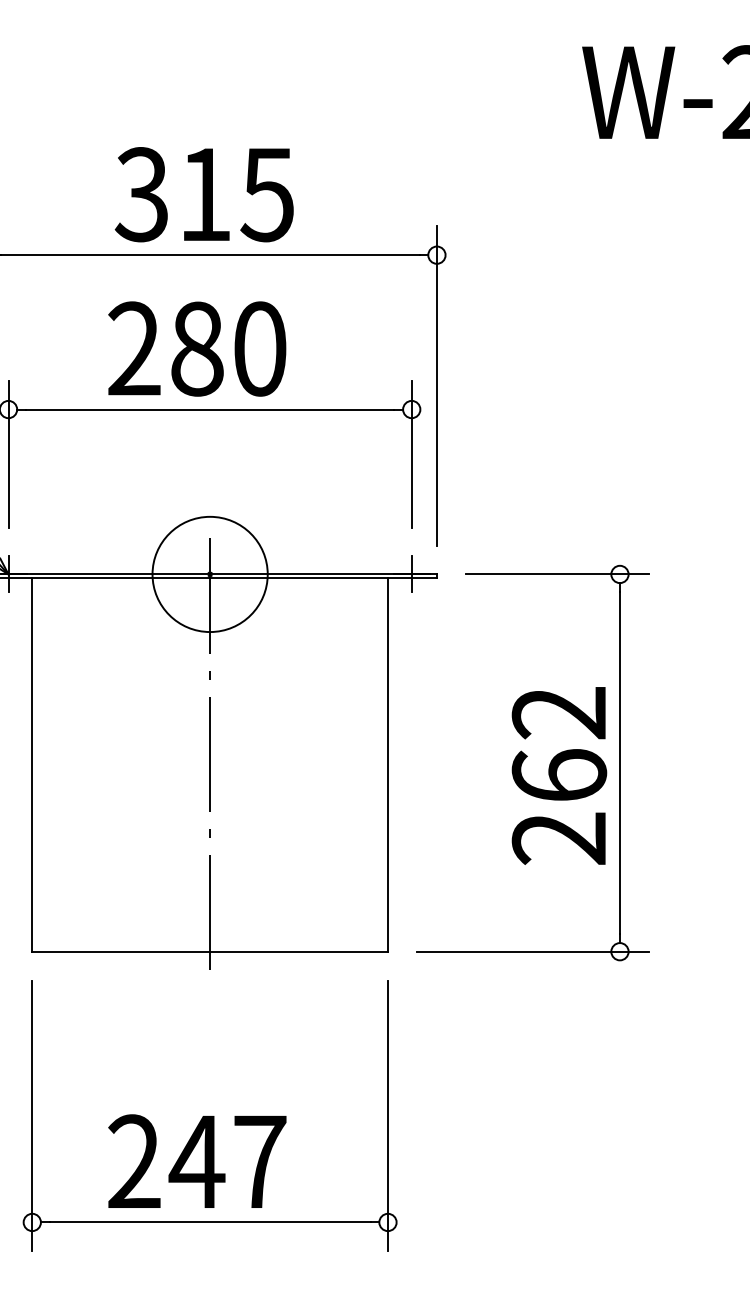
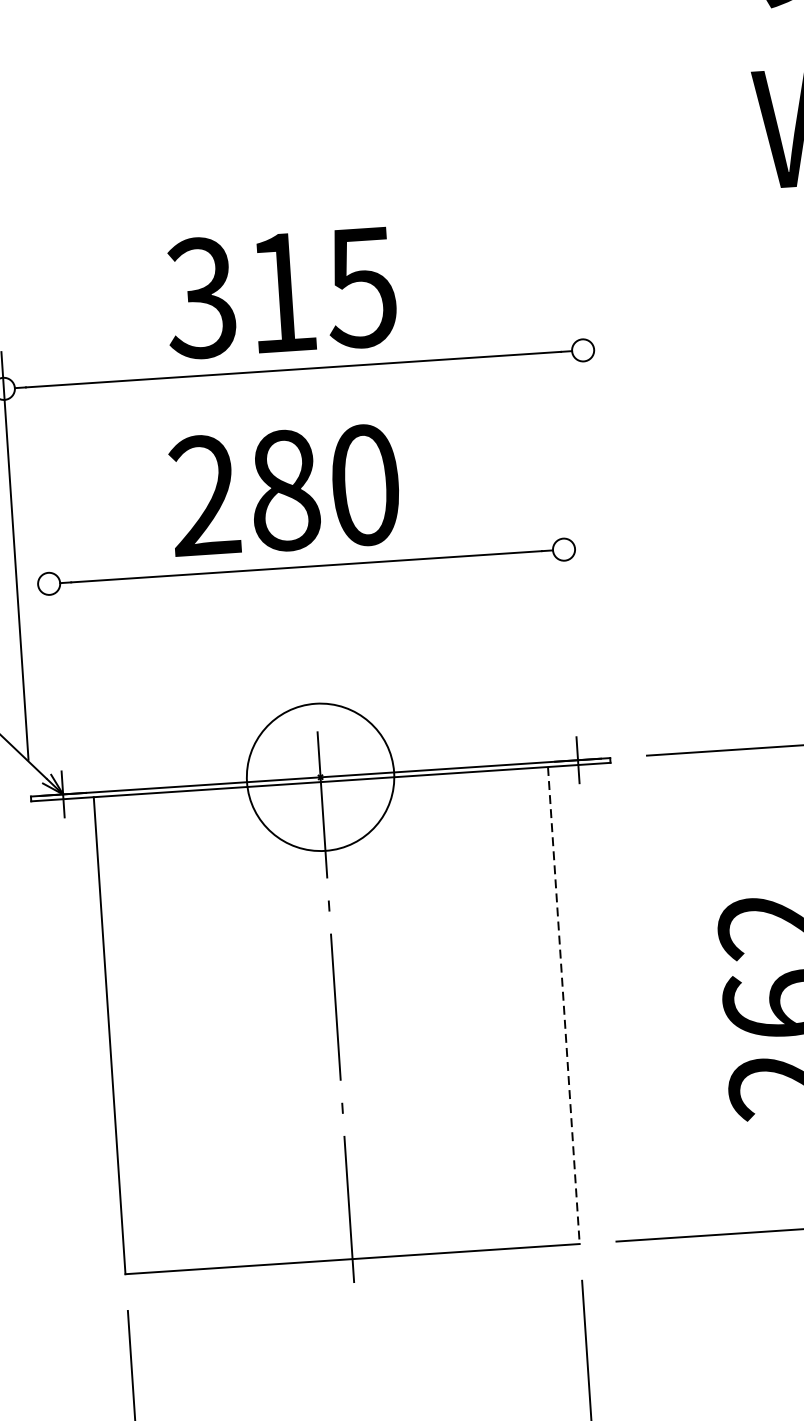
line: (436, 385) -> (593, 516), removed
line: (8, 453) -> (52, 639), removed
line: (411, 453) -> (567, 605), removed
line: (387, 764) -> (563, 1004), solid -> dashed

